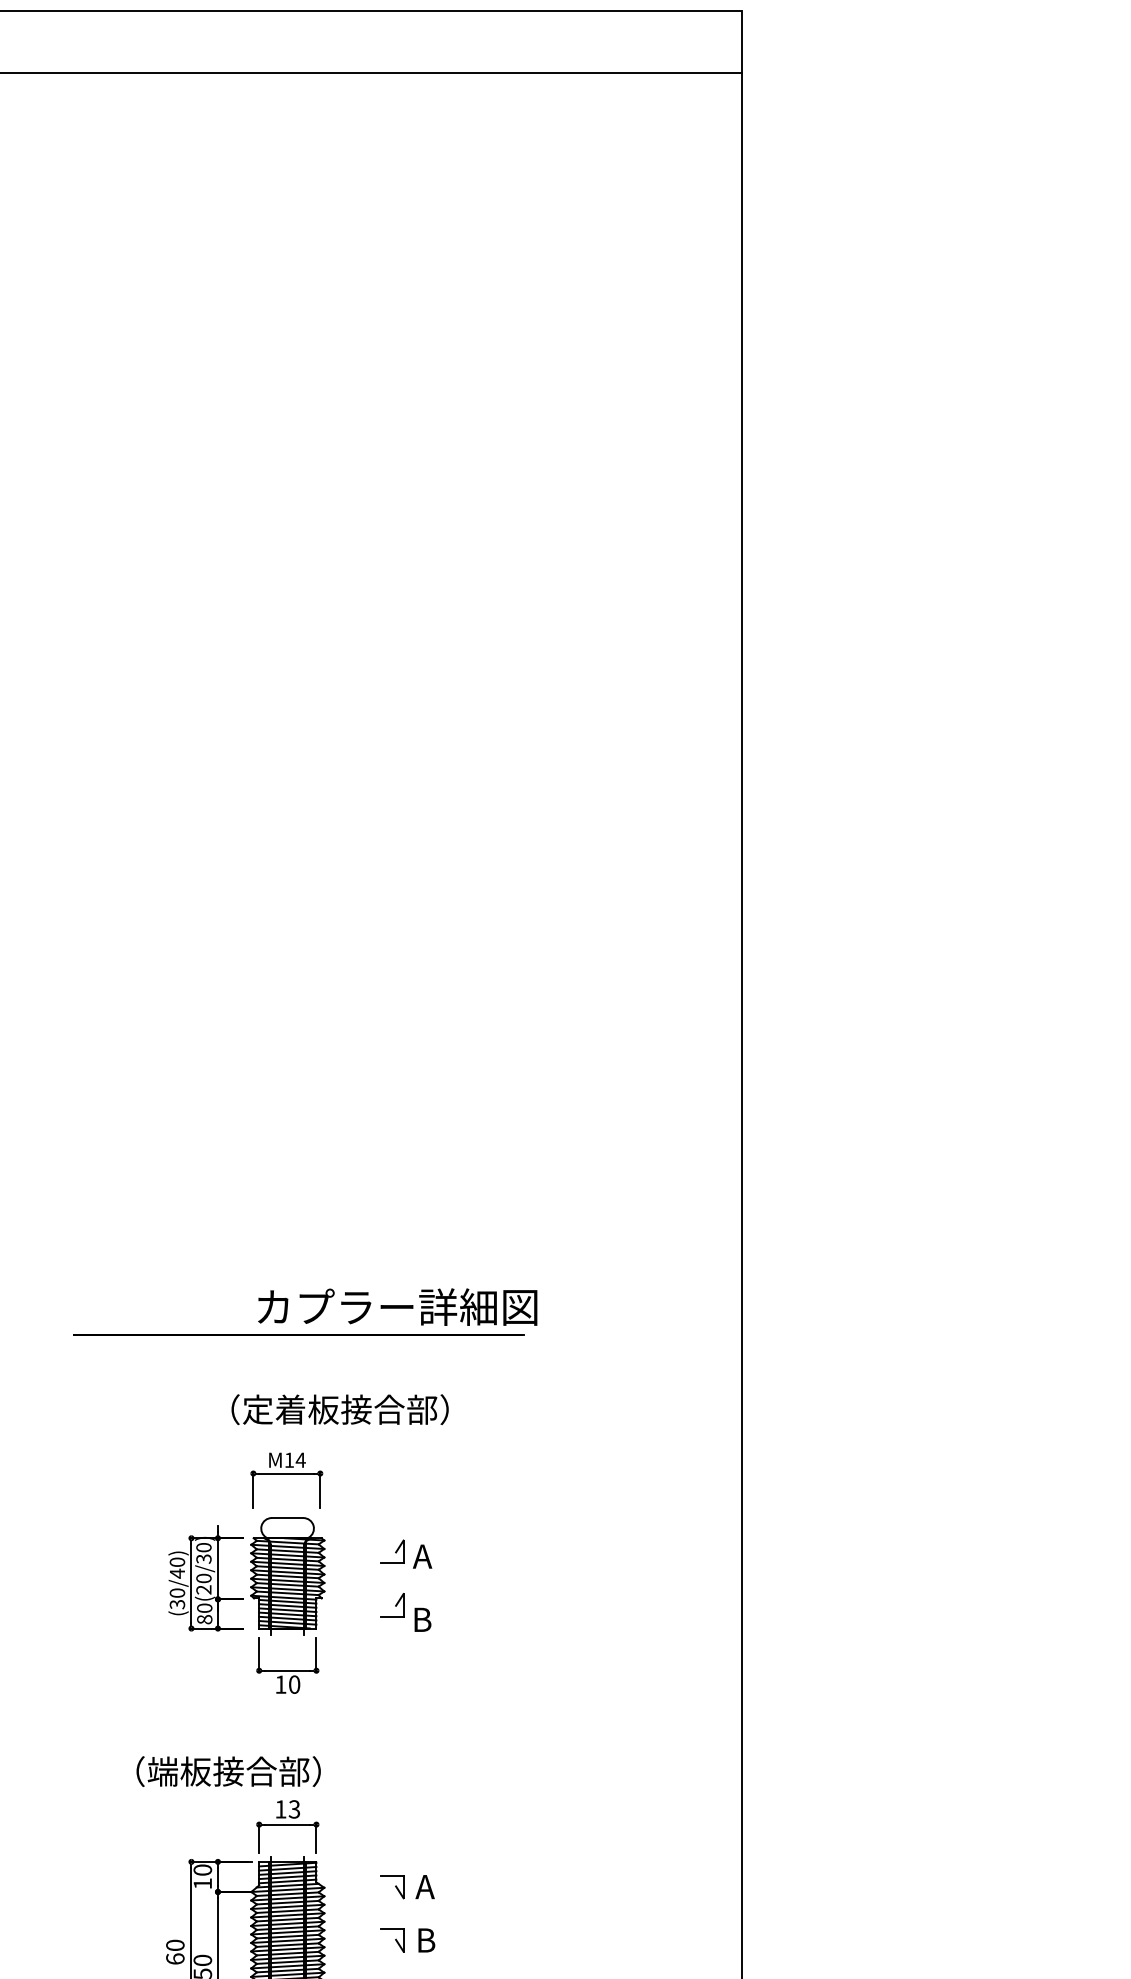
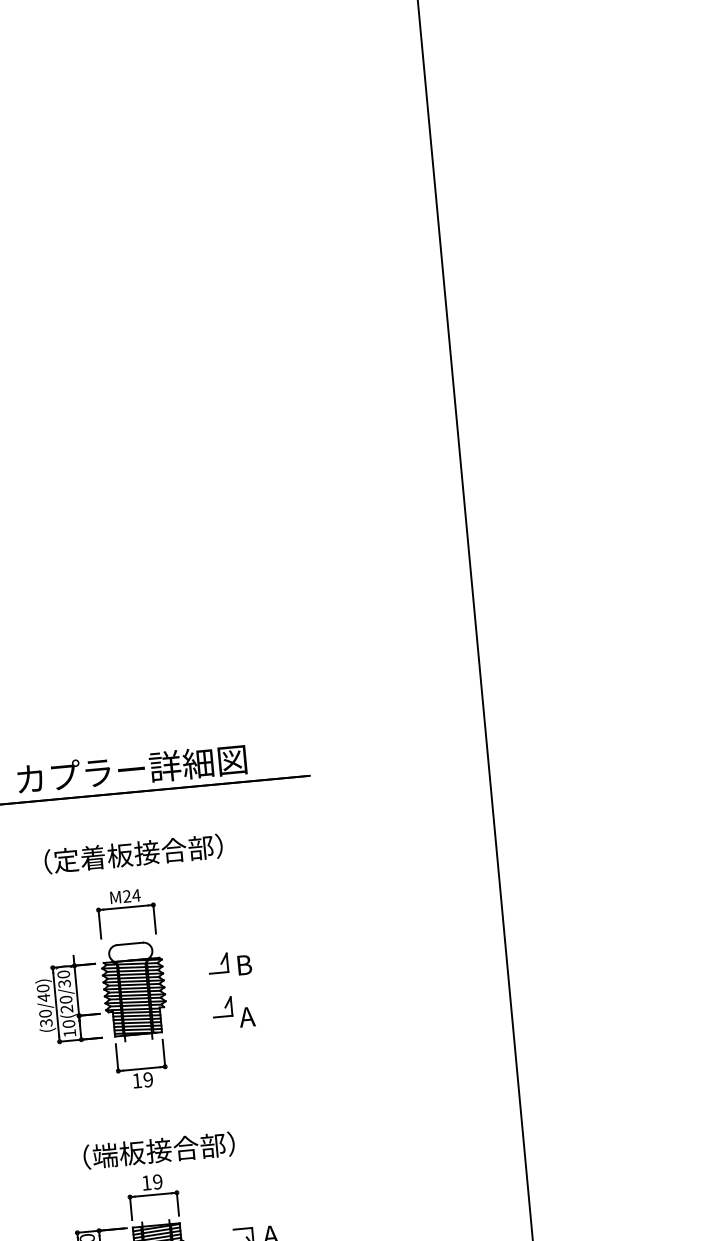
text: (397, 1306) -> (131, 769), moved
text: (339, 1409) -> (133, 853), moved
text: (289, 1459) -> (127, 895), M14 -> M24
text: (422, 1556) -> (243, 965), A -> B
text: (204, 1619) -> (69, 1033), 80 -> 10
text: (421, 1619) -> (247, 1016), B -> A
text: (294, 1684) -> (148, 1079), 10 -> 19
text: (228, 1771) -> (158, 1150), moved
text: (294, 1809) -> (157, 1182), 13 -> 19

